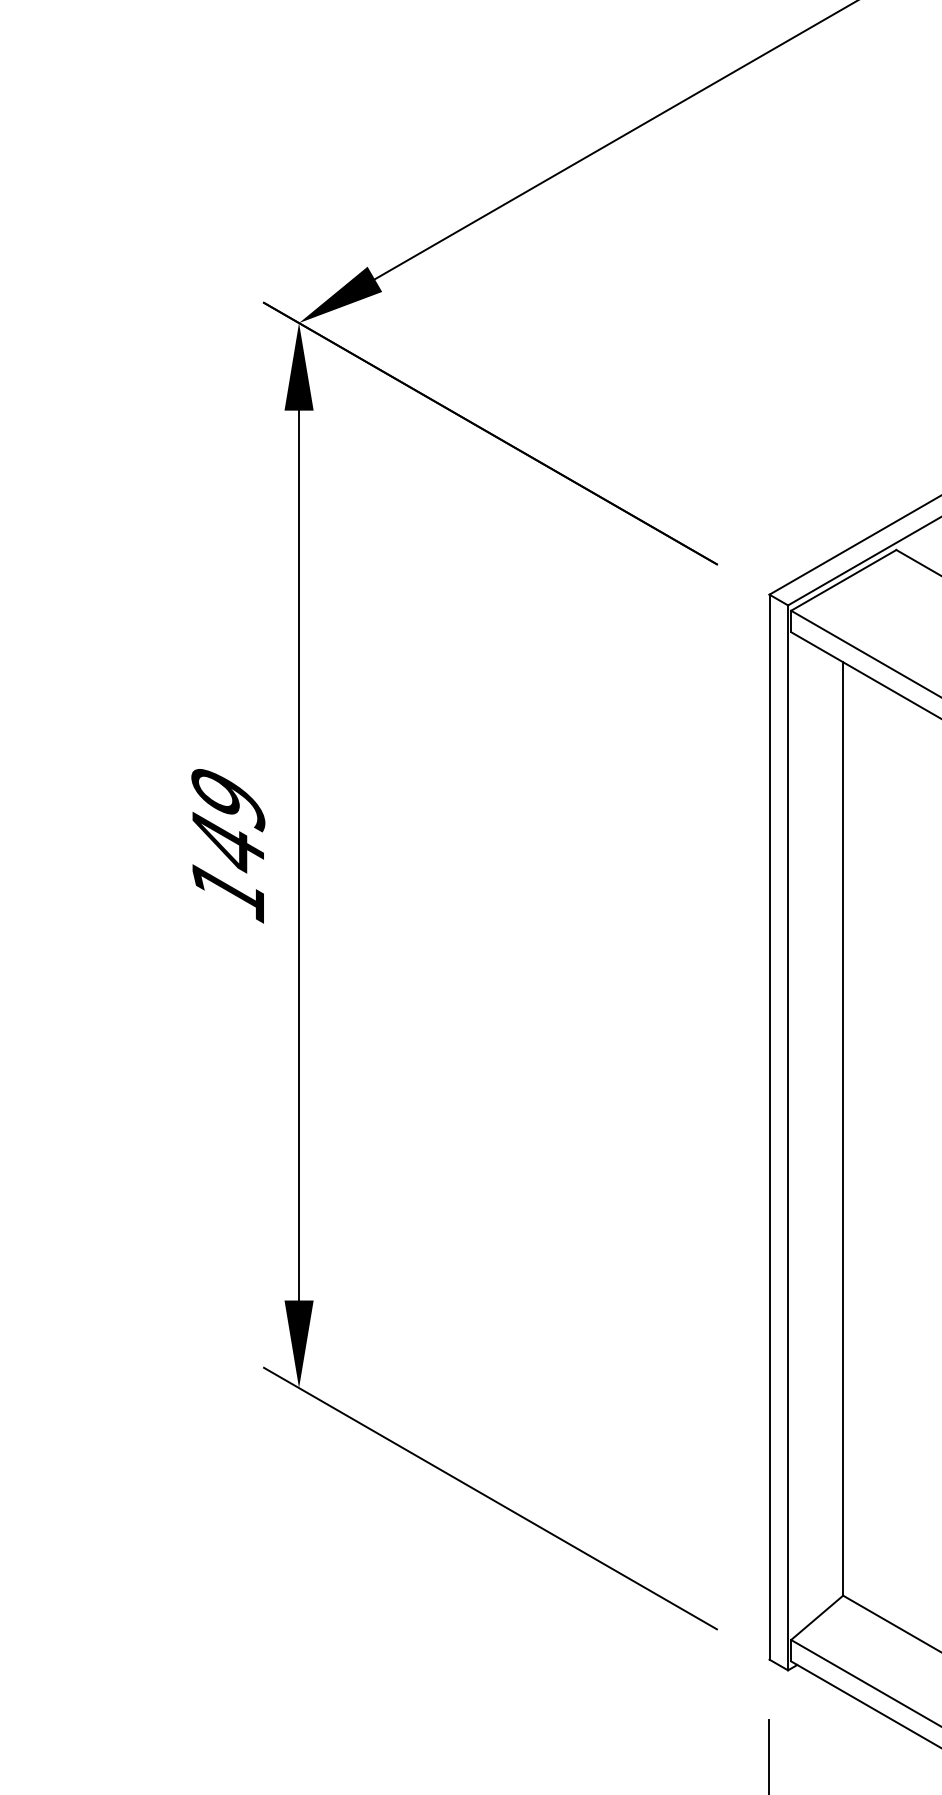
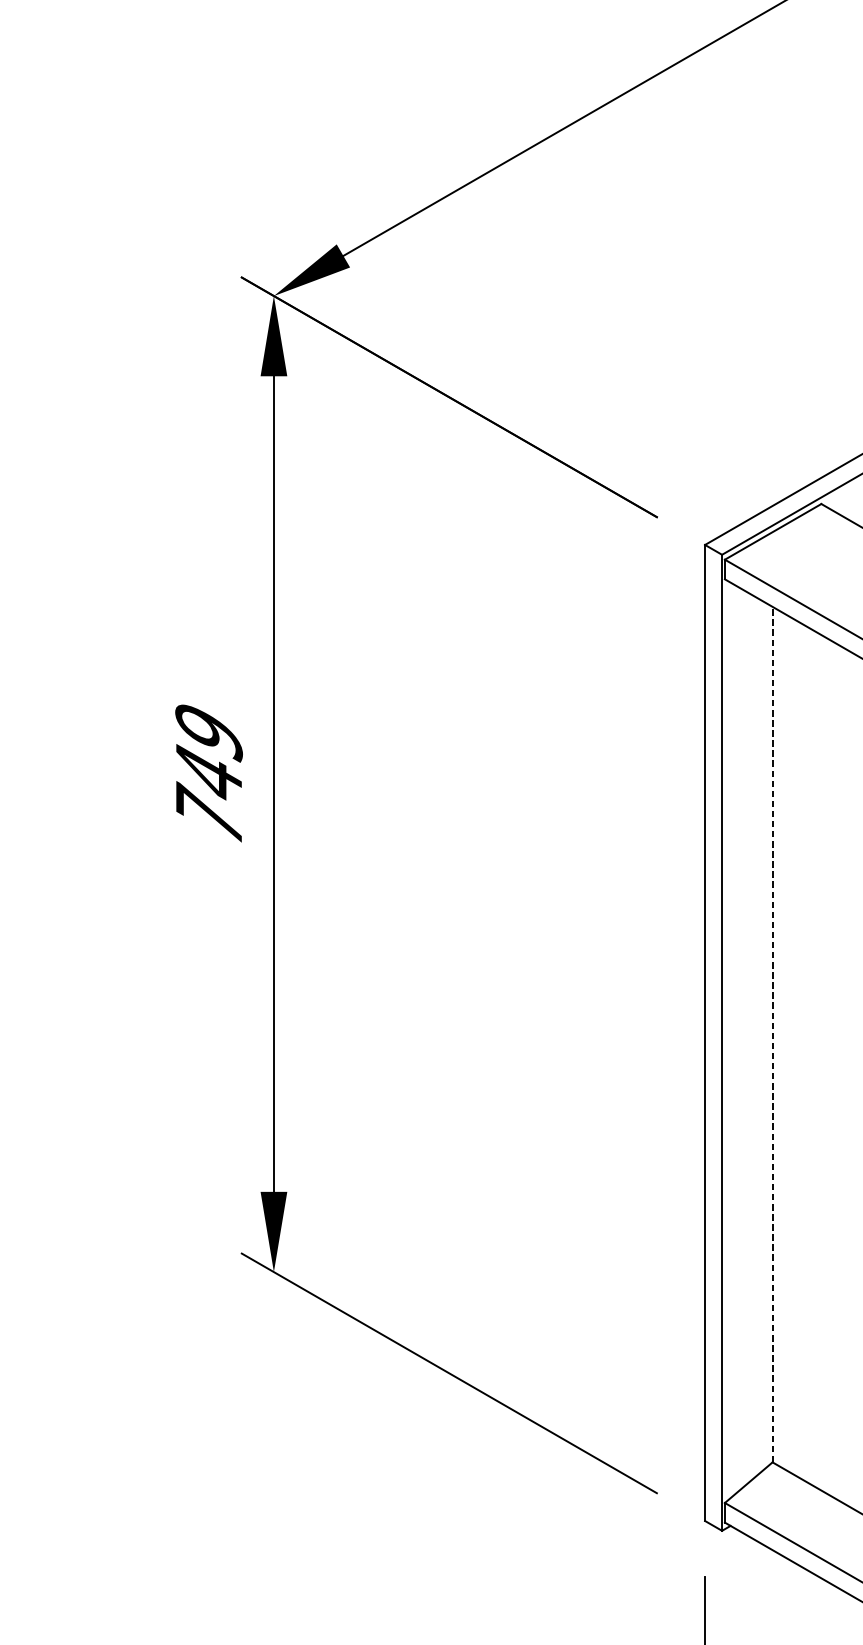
text: (227, 887) -> (208, 813), 149 -> 749
line: (843, 1129) -> (772, 1035), solid -> dashed

